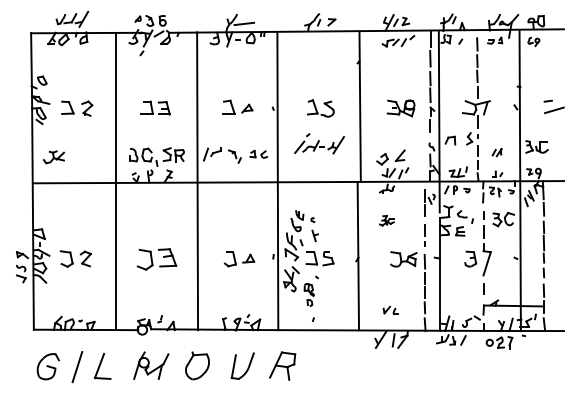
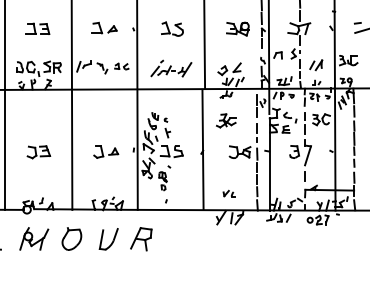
part: (319, 143) -> (171, 68), moved
part: (496, 152) -> (315, 65), size x1.67
part: (386, 220) -> (225, 120), size x1.67
part: (156, 259) -> (38, 152), size x0.71

